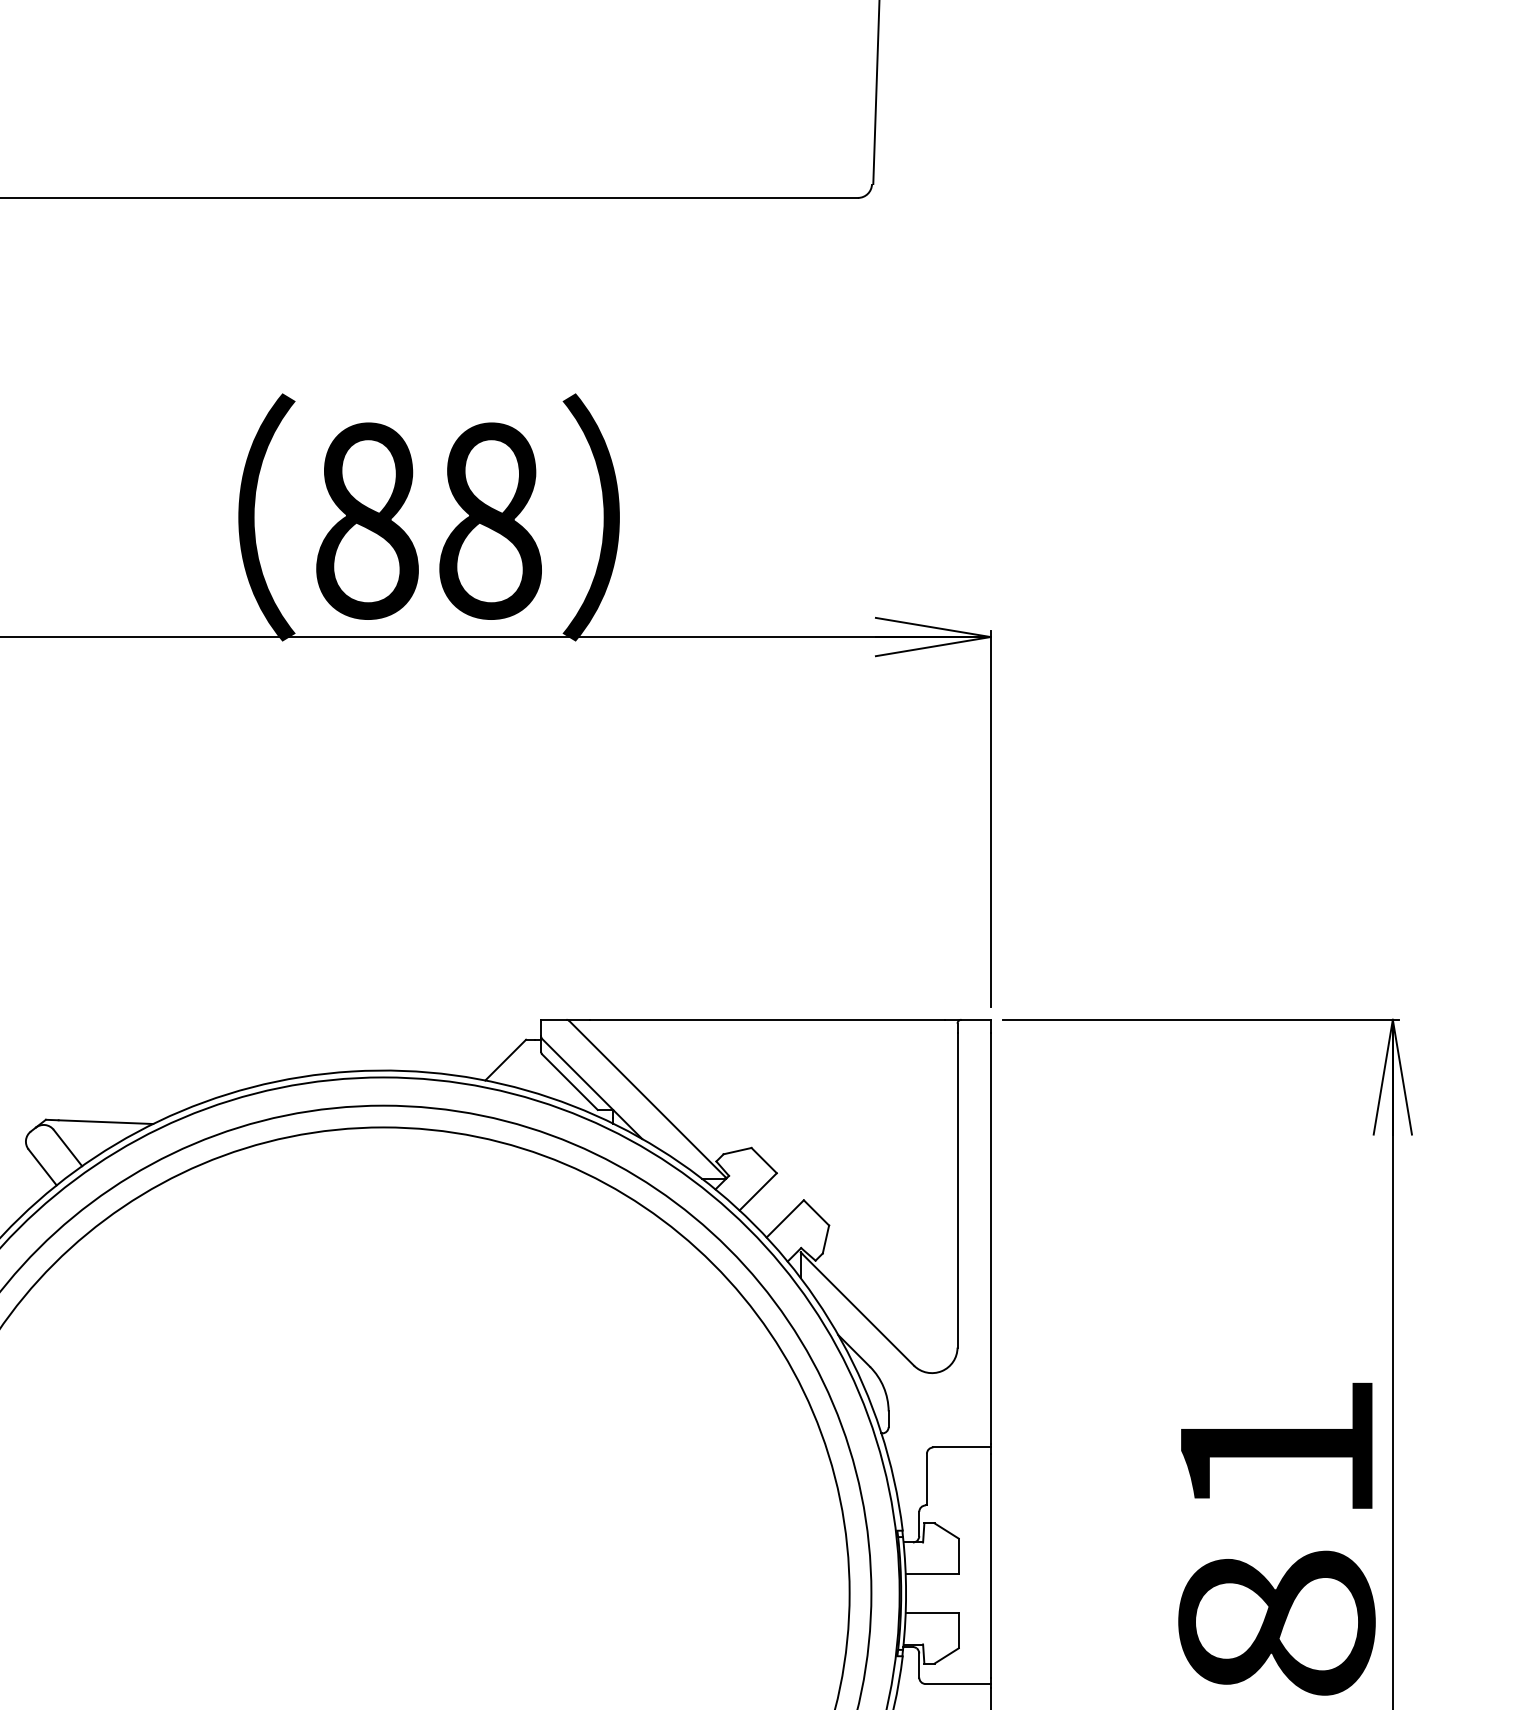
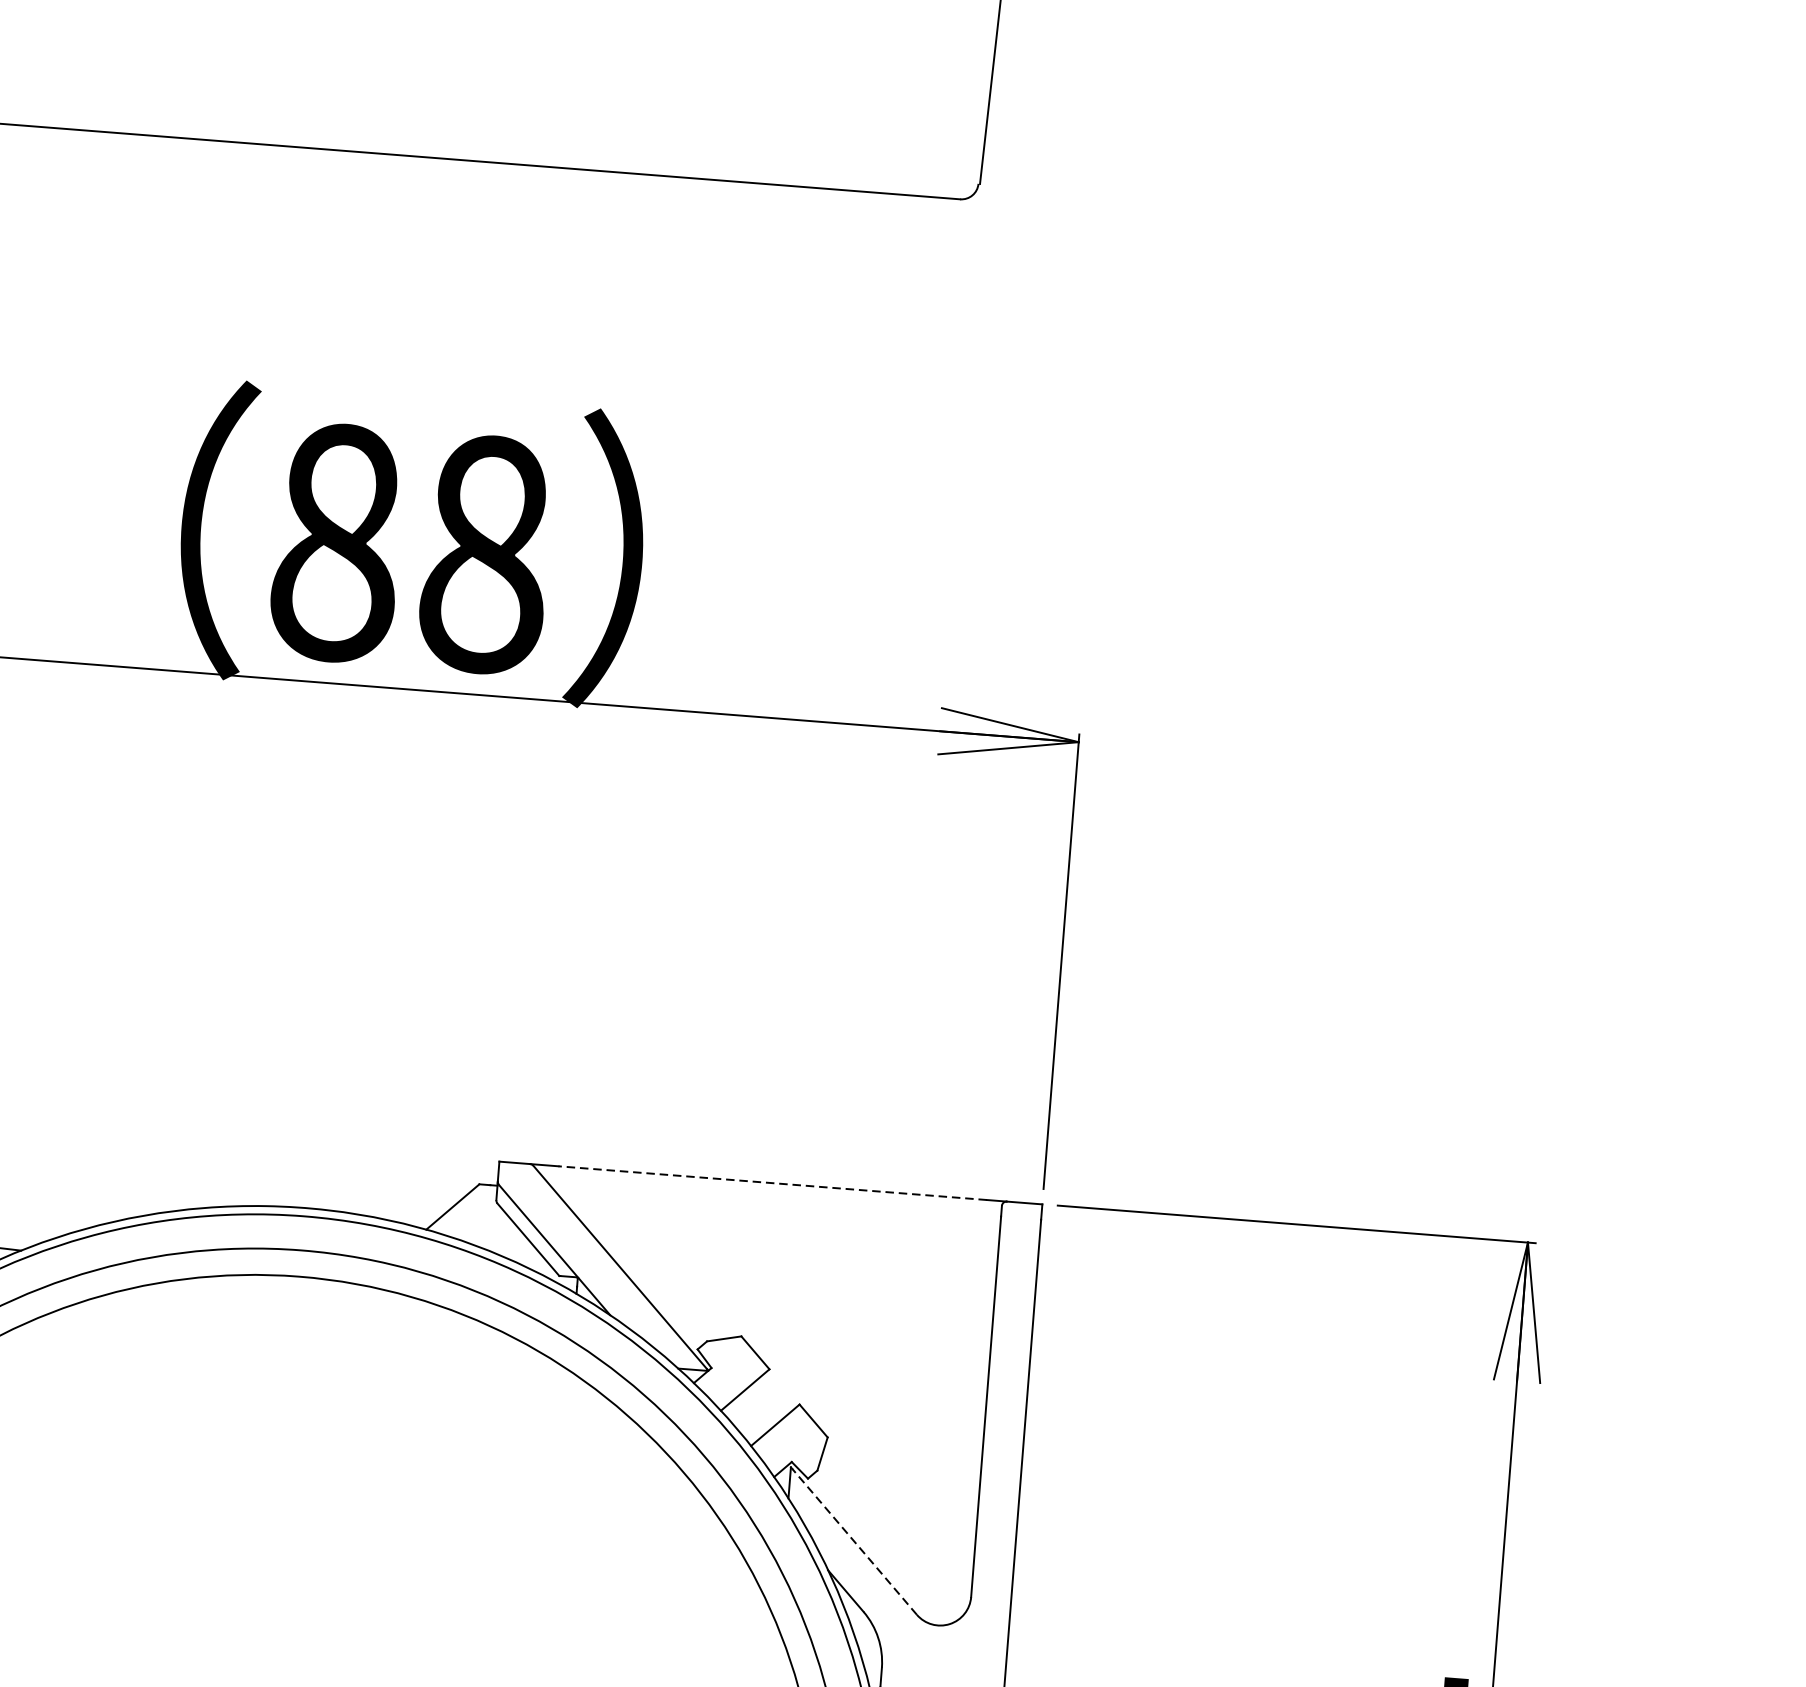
line: (766, 1019) -> (771, 1182), solid -> dashed
line: (857, 1309) -> (853, 1541), solid -> dashed

